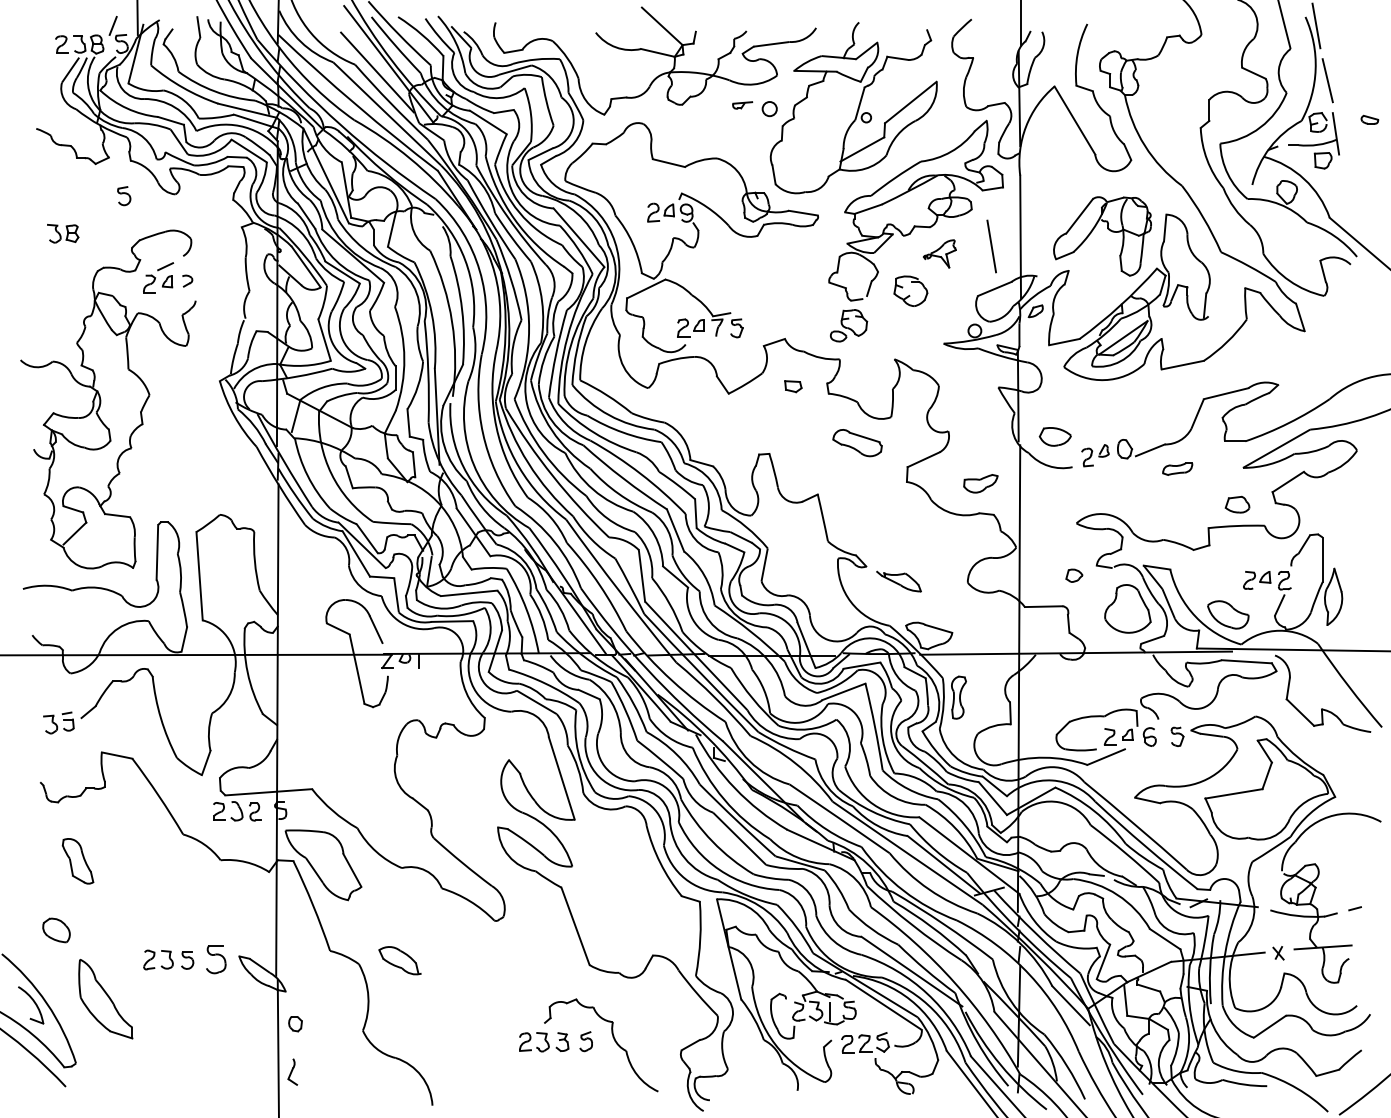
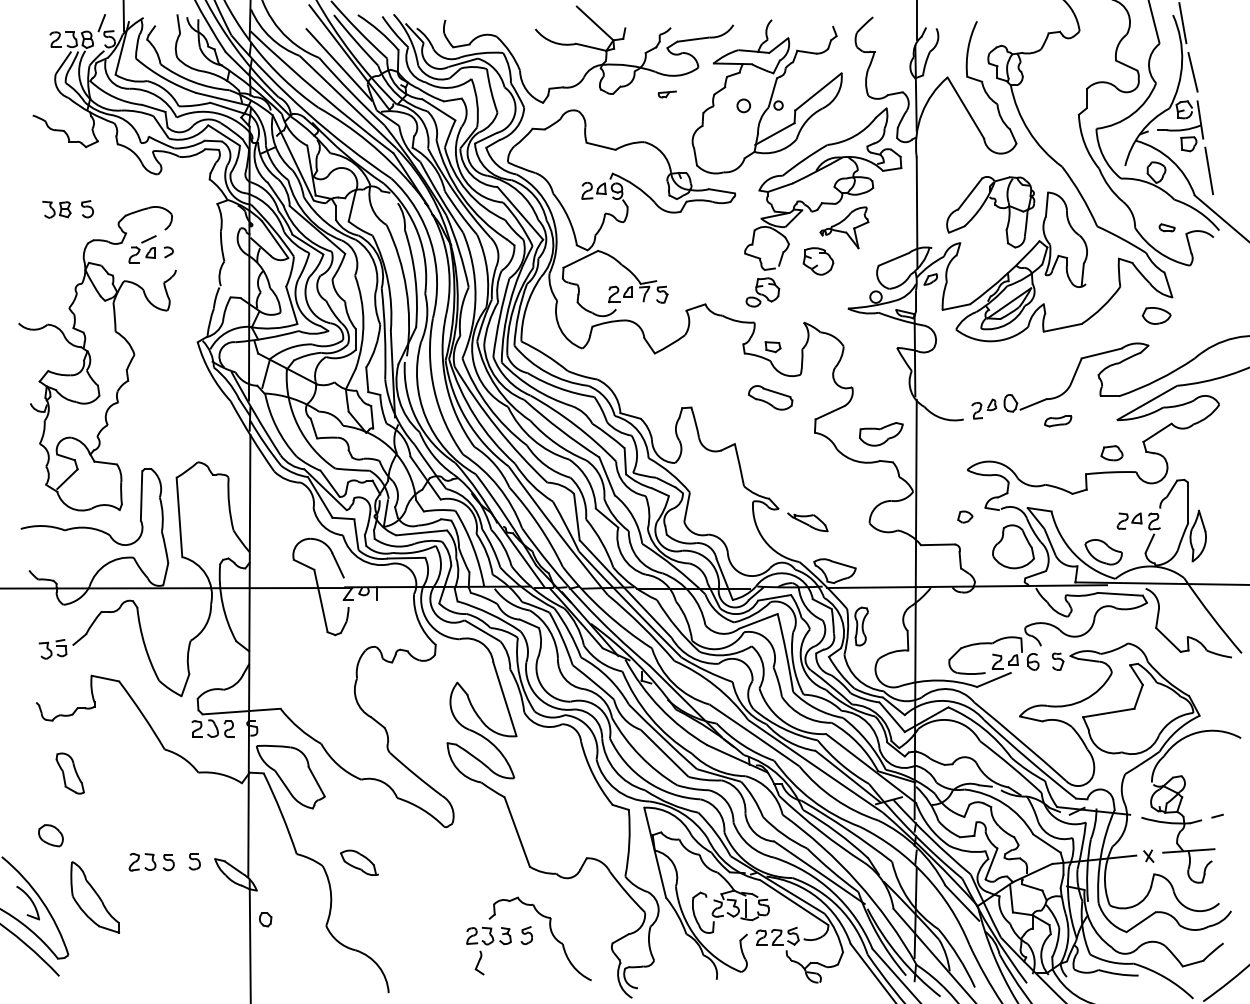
circle: (769, 109) -> (743, 106), moved
part: (1369, 119) -> (1166, 227), moved
part: (124, 196) -> (87, 209), moved
line: (991, 246) -> (1208, 170), moved
part: (939, 253) -> (844, 227), size x1.67
part: (793, 386) -> (773, 347), moved
part: (1054, 436) -> (1155, 315), moved
part: (980, 483) -> (881, 434), size x1.43
part: (216, 959) -> (194, 861), size x0.62
part: (292, 1071) -> (479, 962), moved

